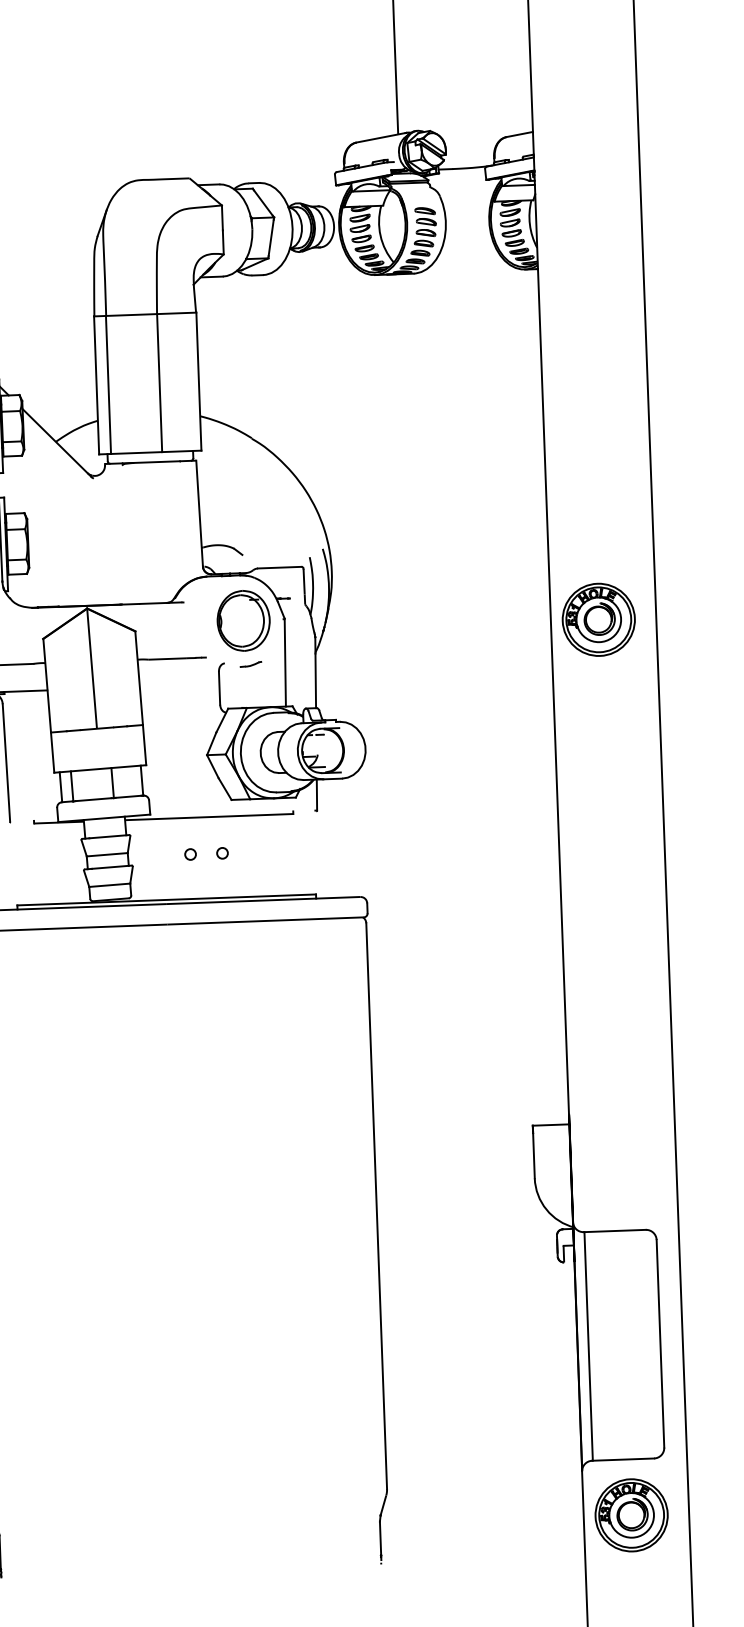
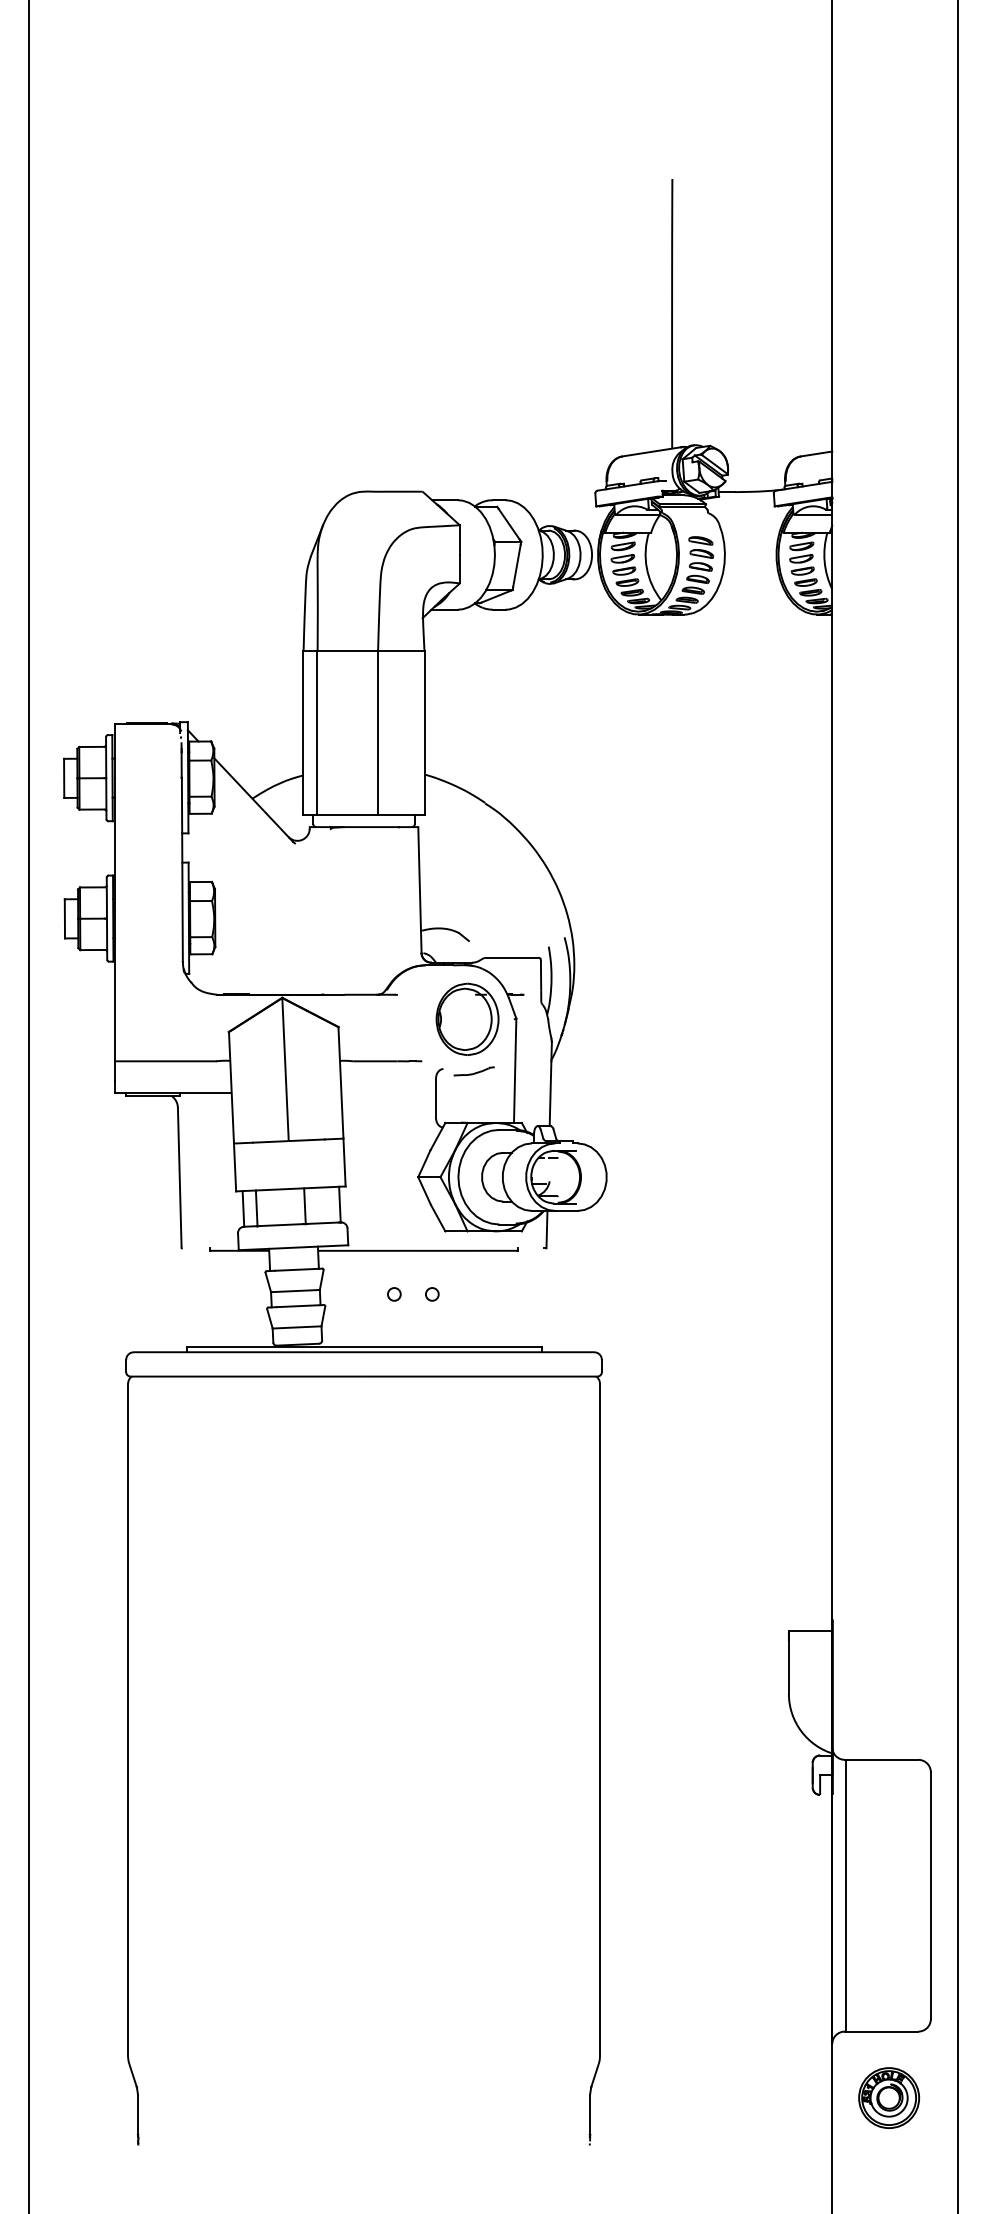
part: (598, 619) -> (888, 1033), removed
part: (251, 664) -> (474, 1071), size x1.6
part: (631, 1514) -> (888, 2097), size x0.7

